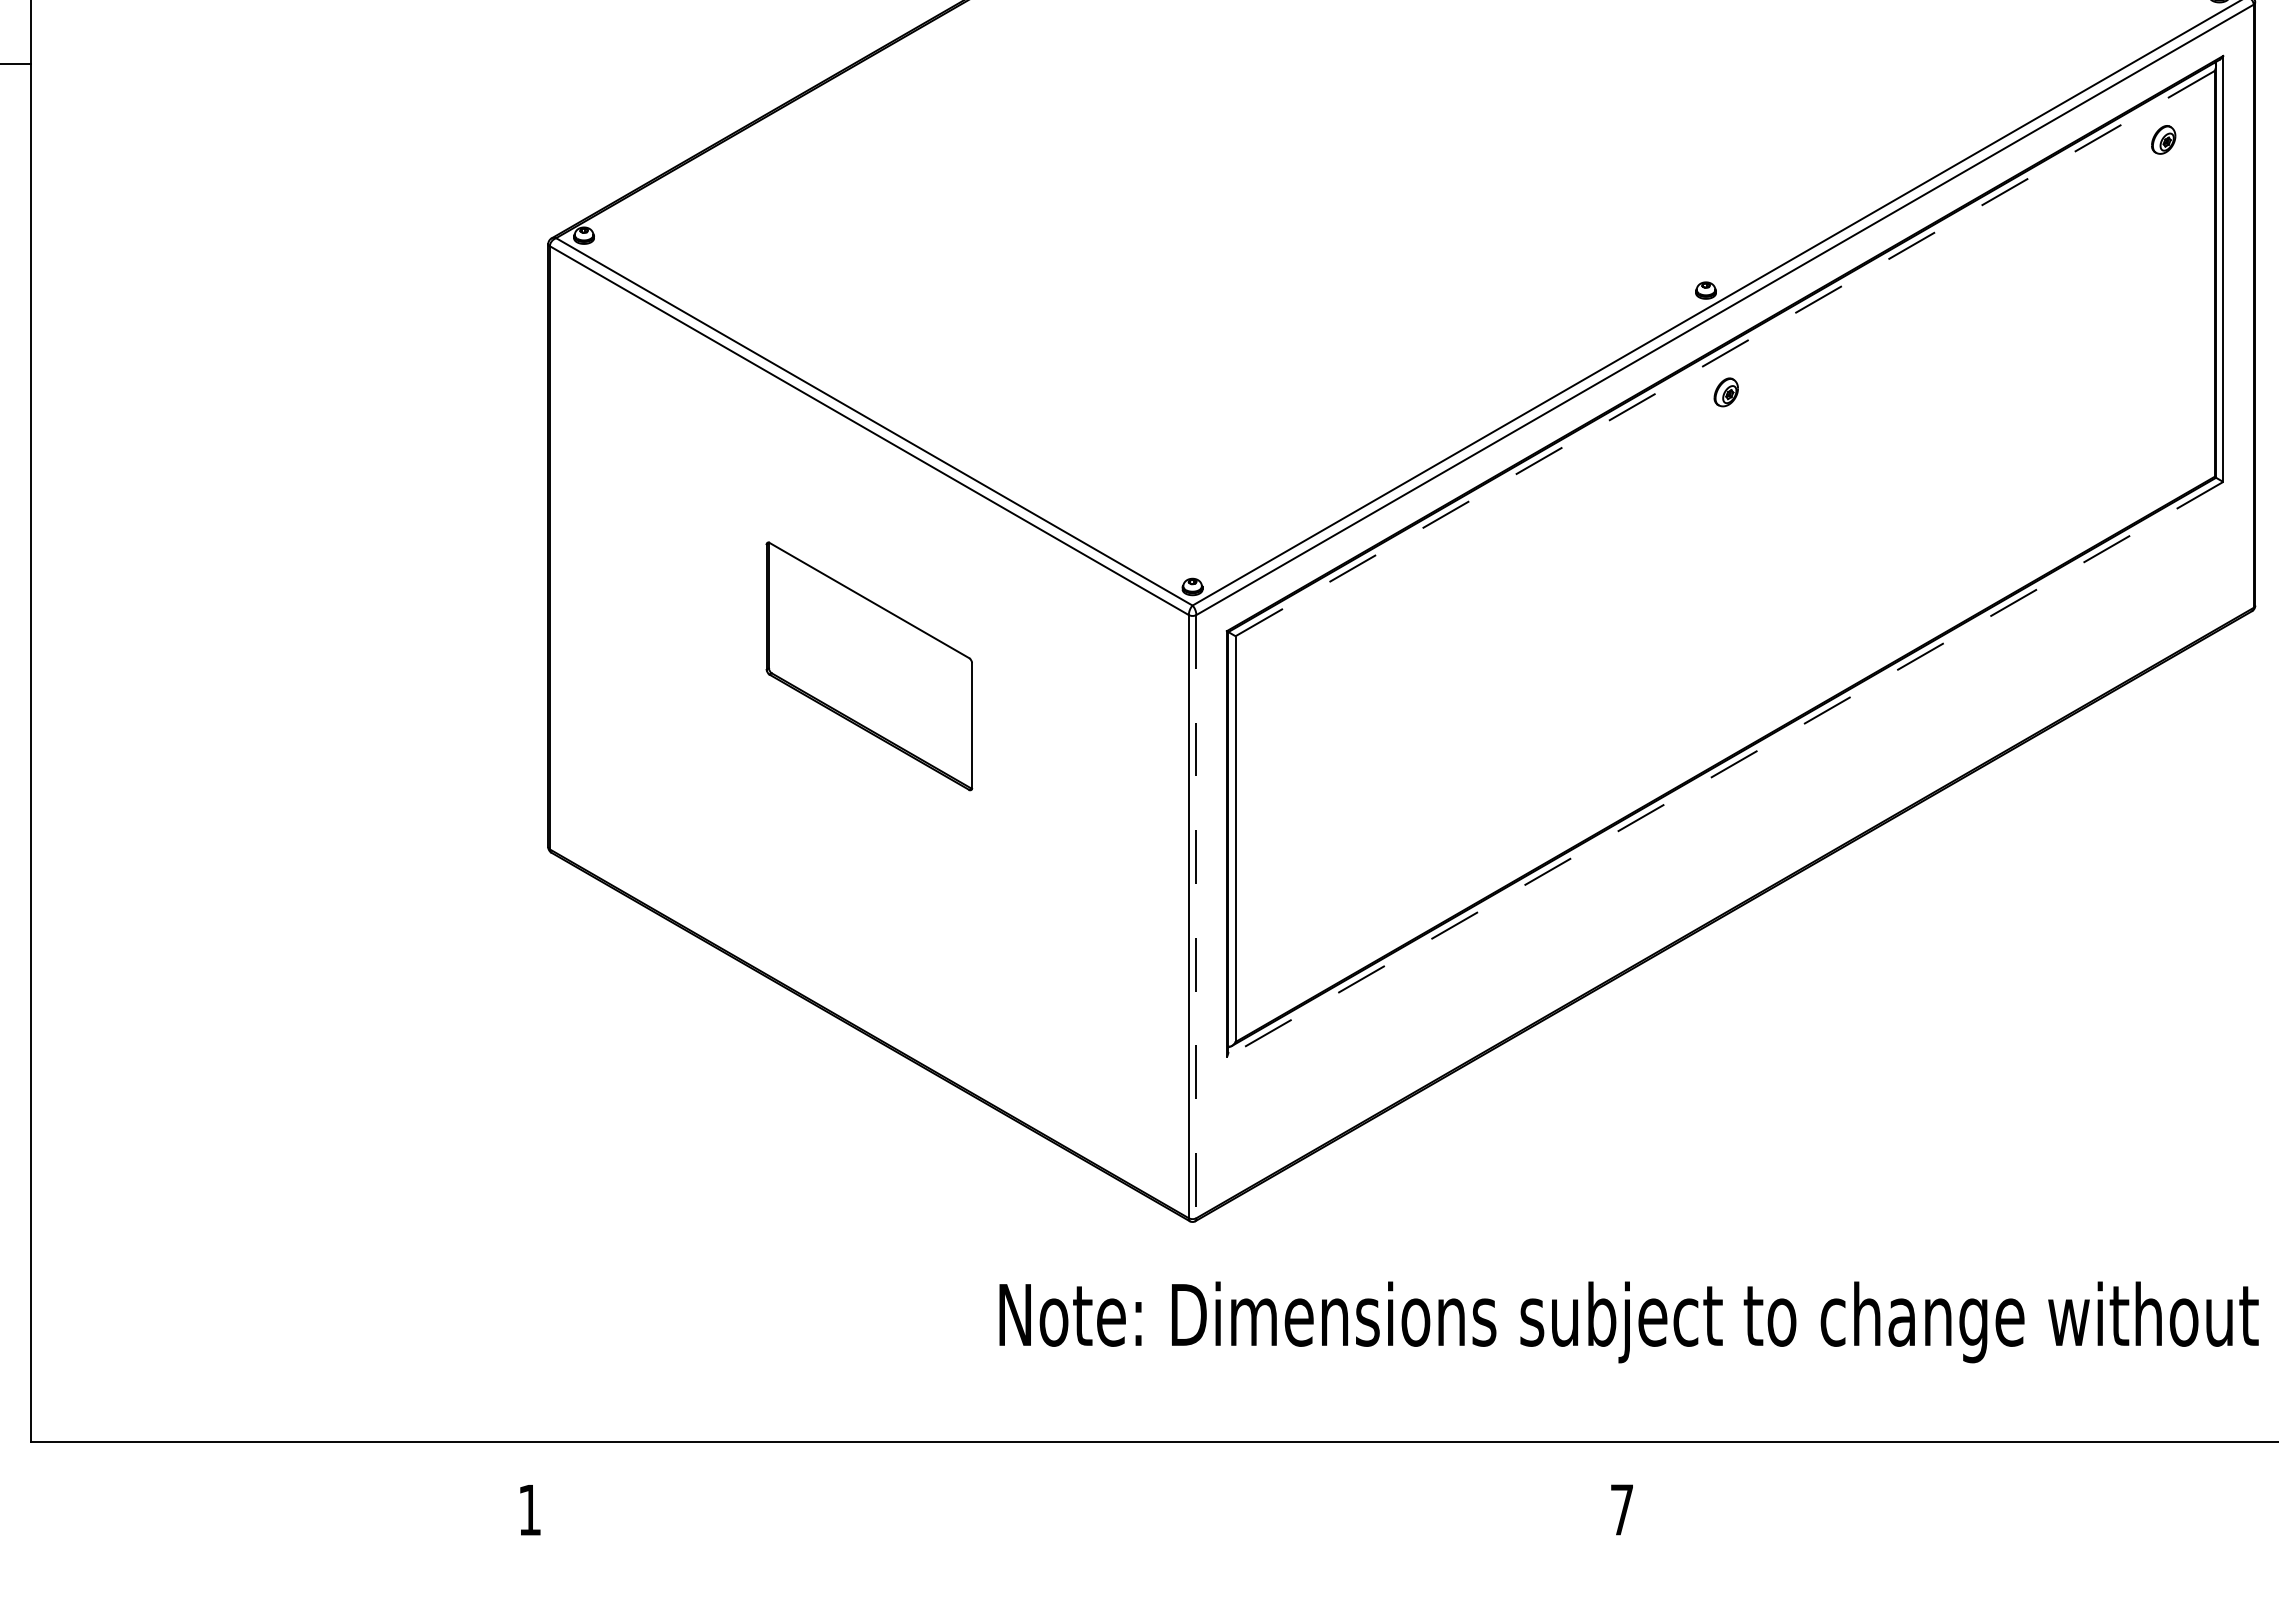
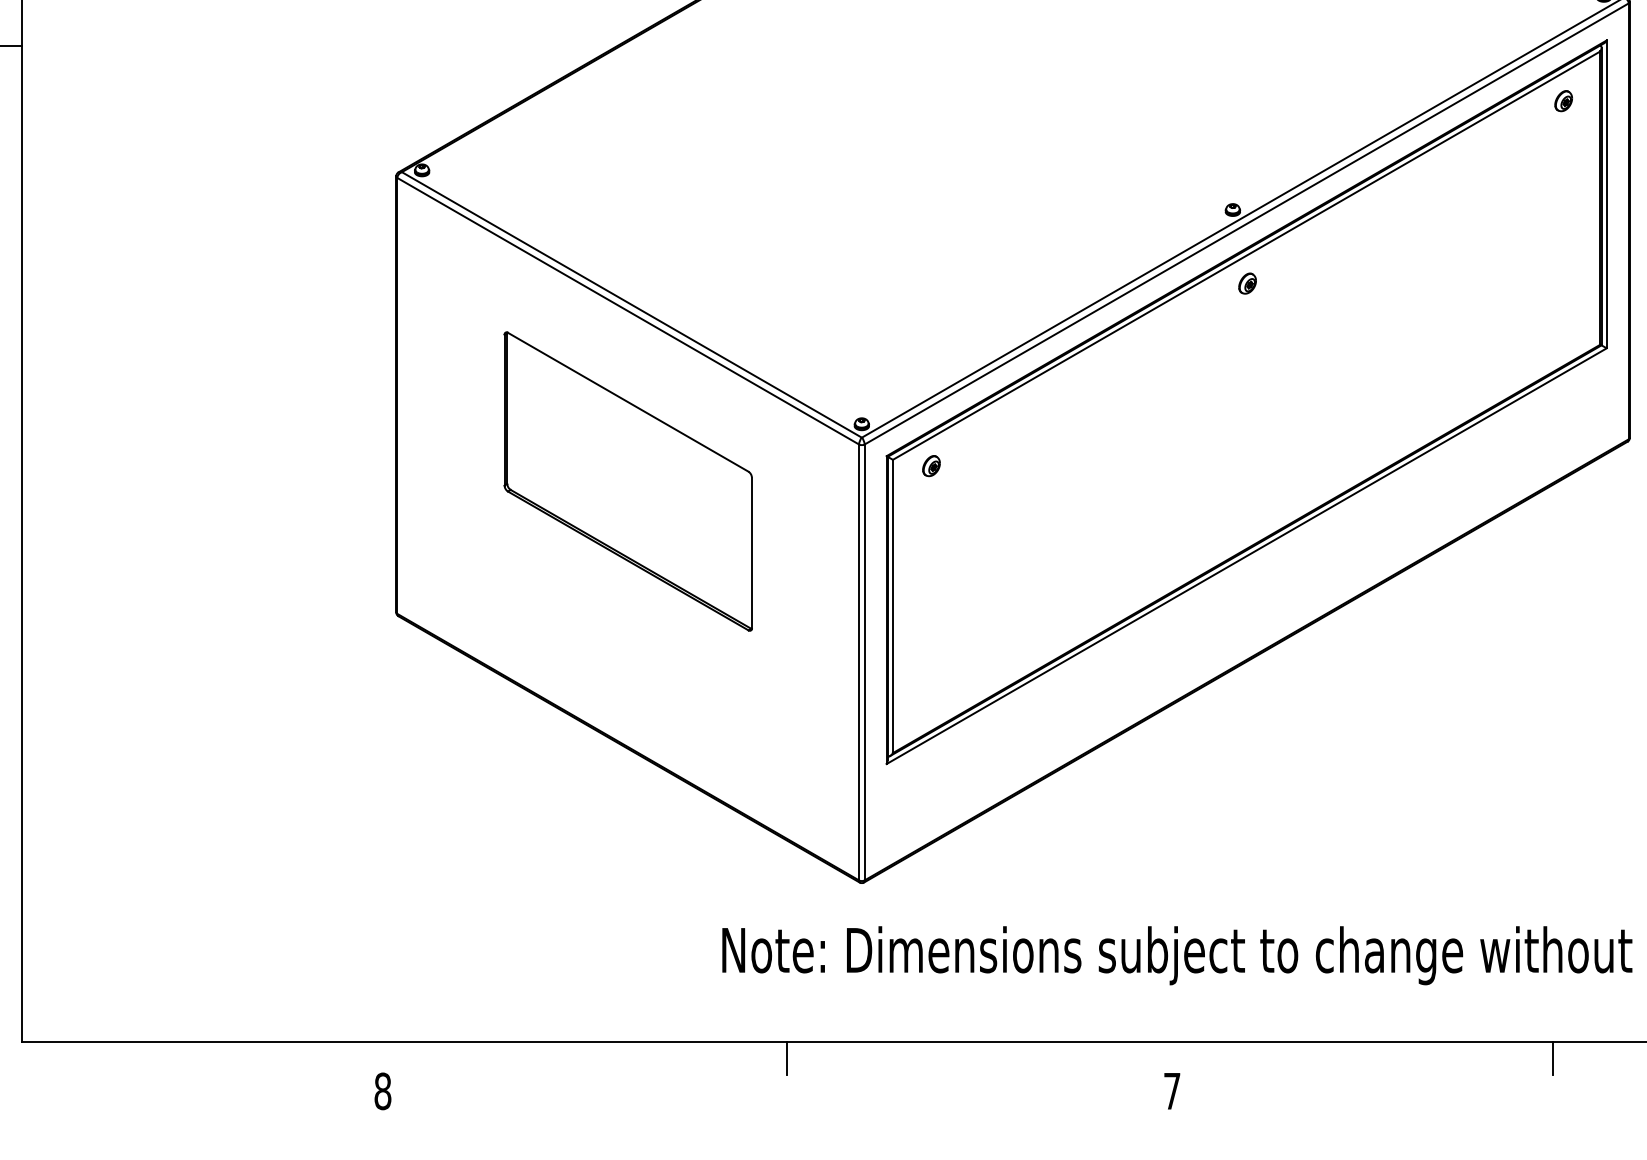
line: (1724, 353) -> (1246, 255), dashed -> solid
part: (1288, 644) -> (931, 465), added
part: (869, 666) -> (628, 481), size x1.67
line: (1724, 769) -> (1246, 556), dashed -> solid
line: (1196, 916) -> (864, 662), dashed -> solid
line: (1089, 1464) -> (787, 1058), added
line: (2148, 1464) -> (1552, 1058), added
text: (529, 1510) -> (382, 1091), 1 -> 8

